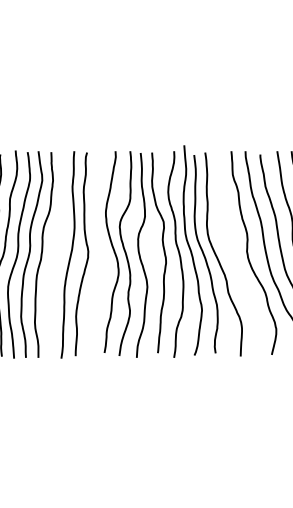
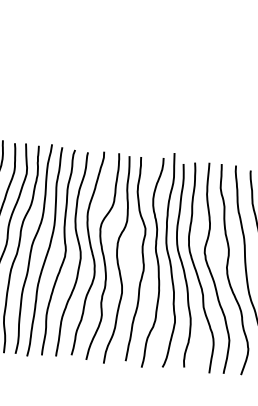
curve: (55, 253) -> (32, 249), added
curve: (102, 254) -> (79, 255), added
curve: (231, 255) -> (210, 269), added

